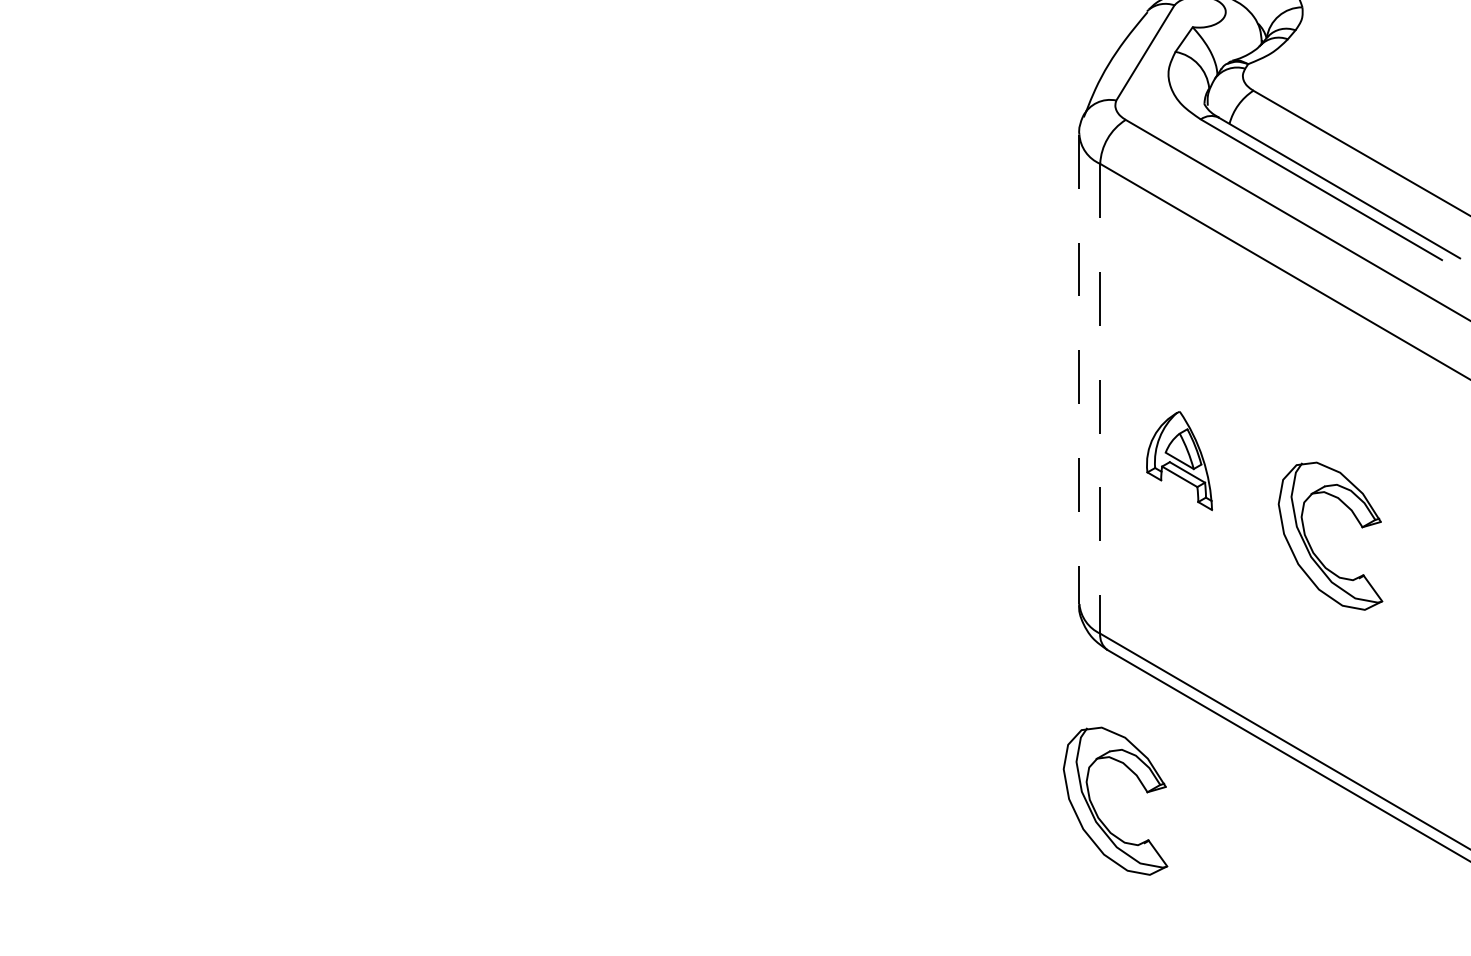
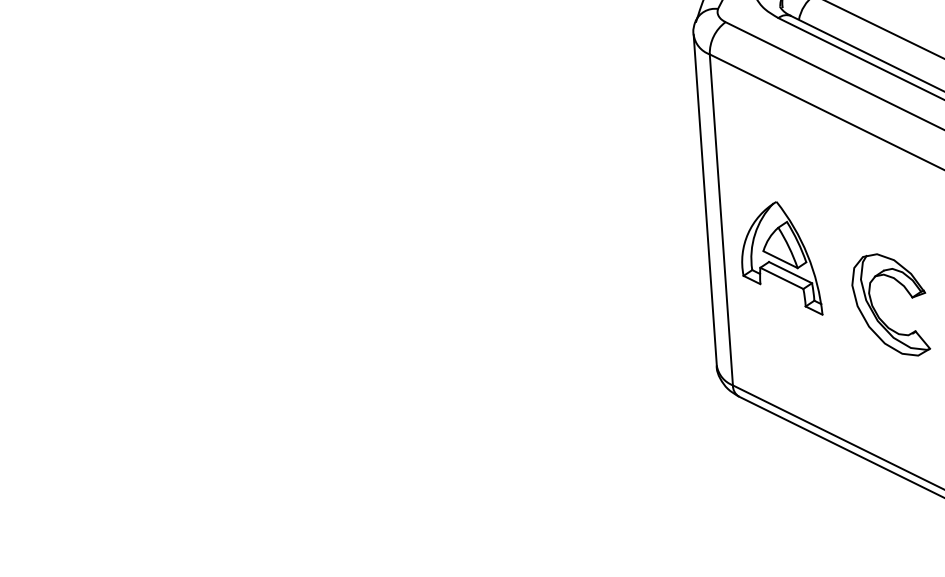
line: (1079, 369) -> (705, 200), dashed -> solid
line: (1100, 398) -> (721, 219), dashed -> solid
part: (1179, 460) -> (780, 259), size x1.67
part: (1095, 809) -> (738, 509), removed

